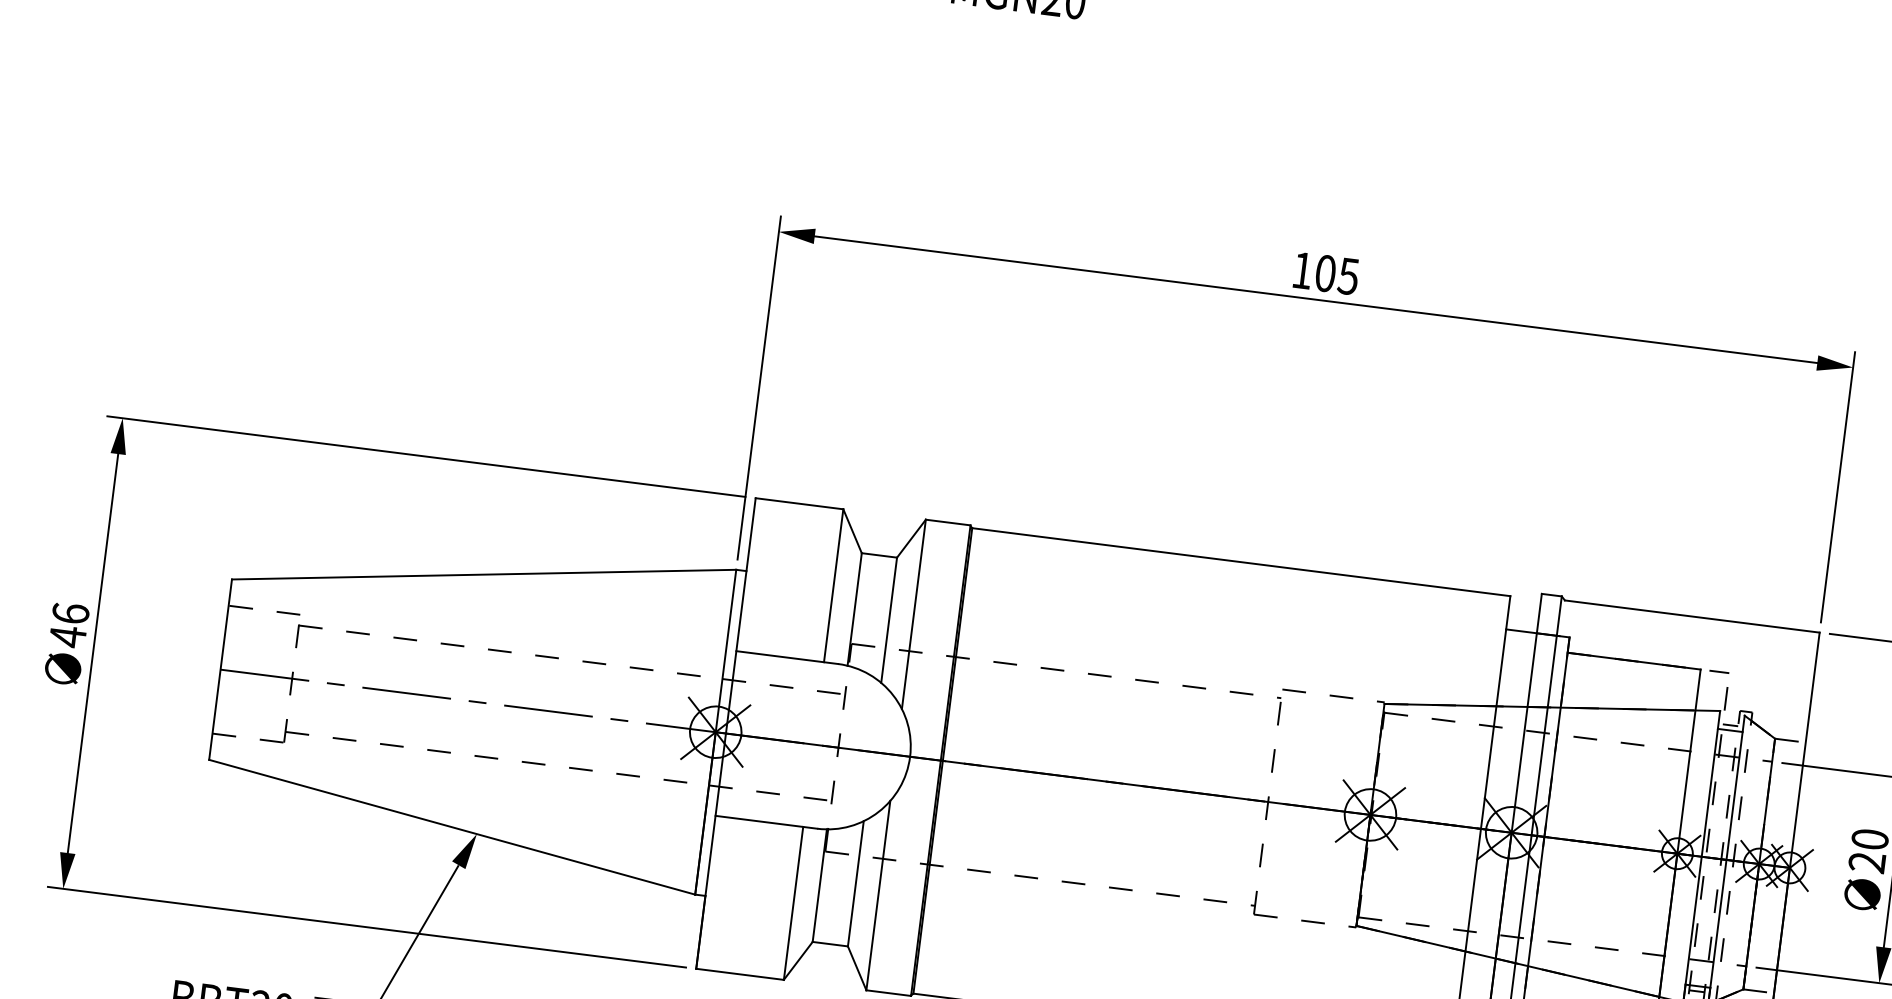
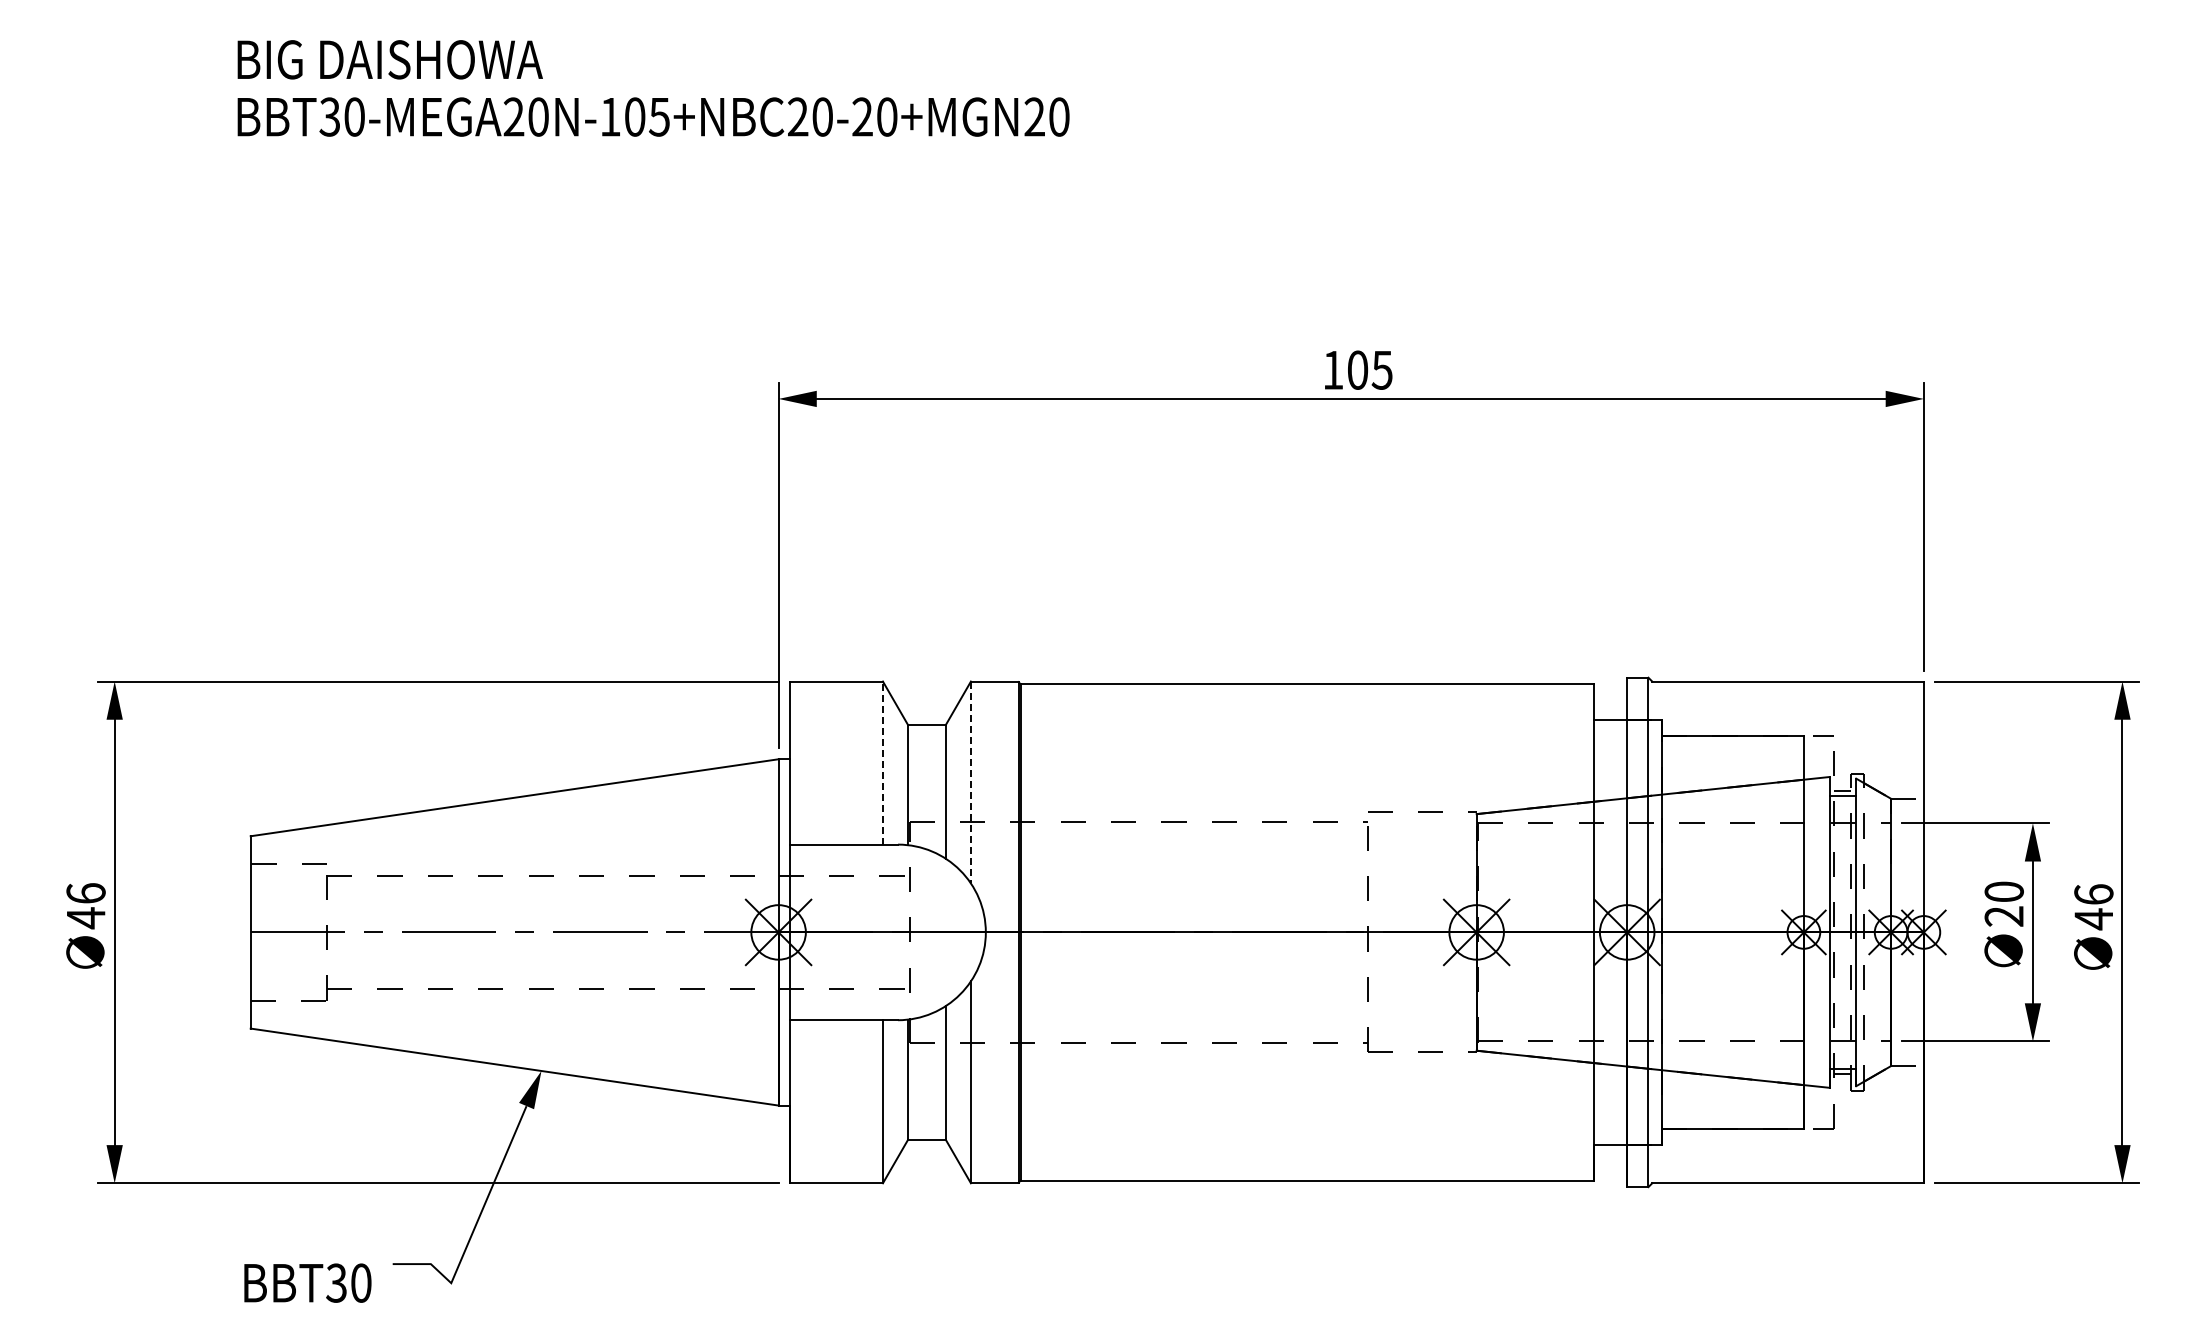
line: (833, 586) -> (882, 763), solid -> dashed
line: (913, 614) -> (970, 782), solid -> dashed

